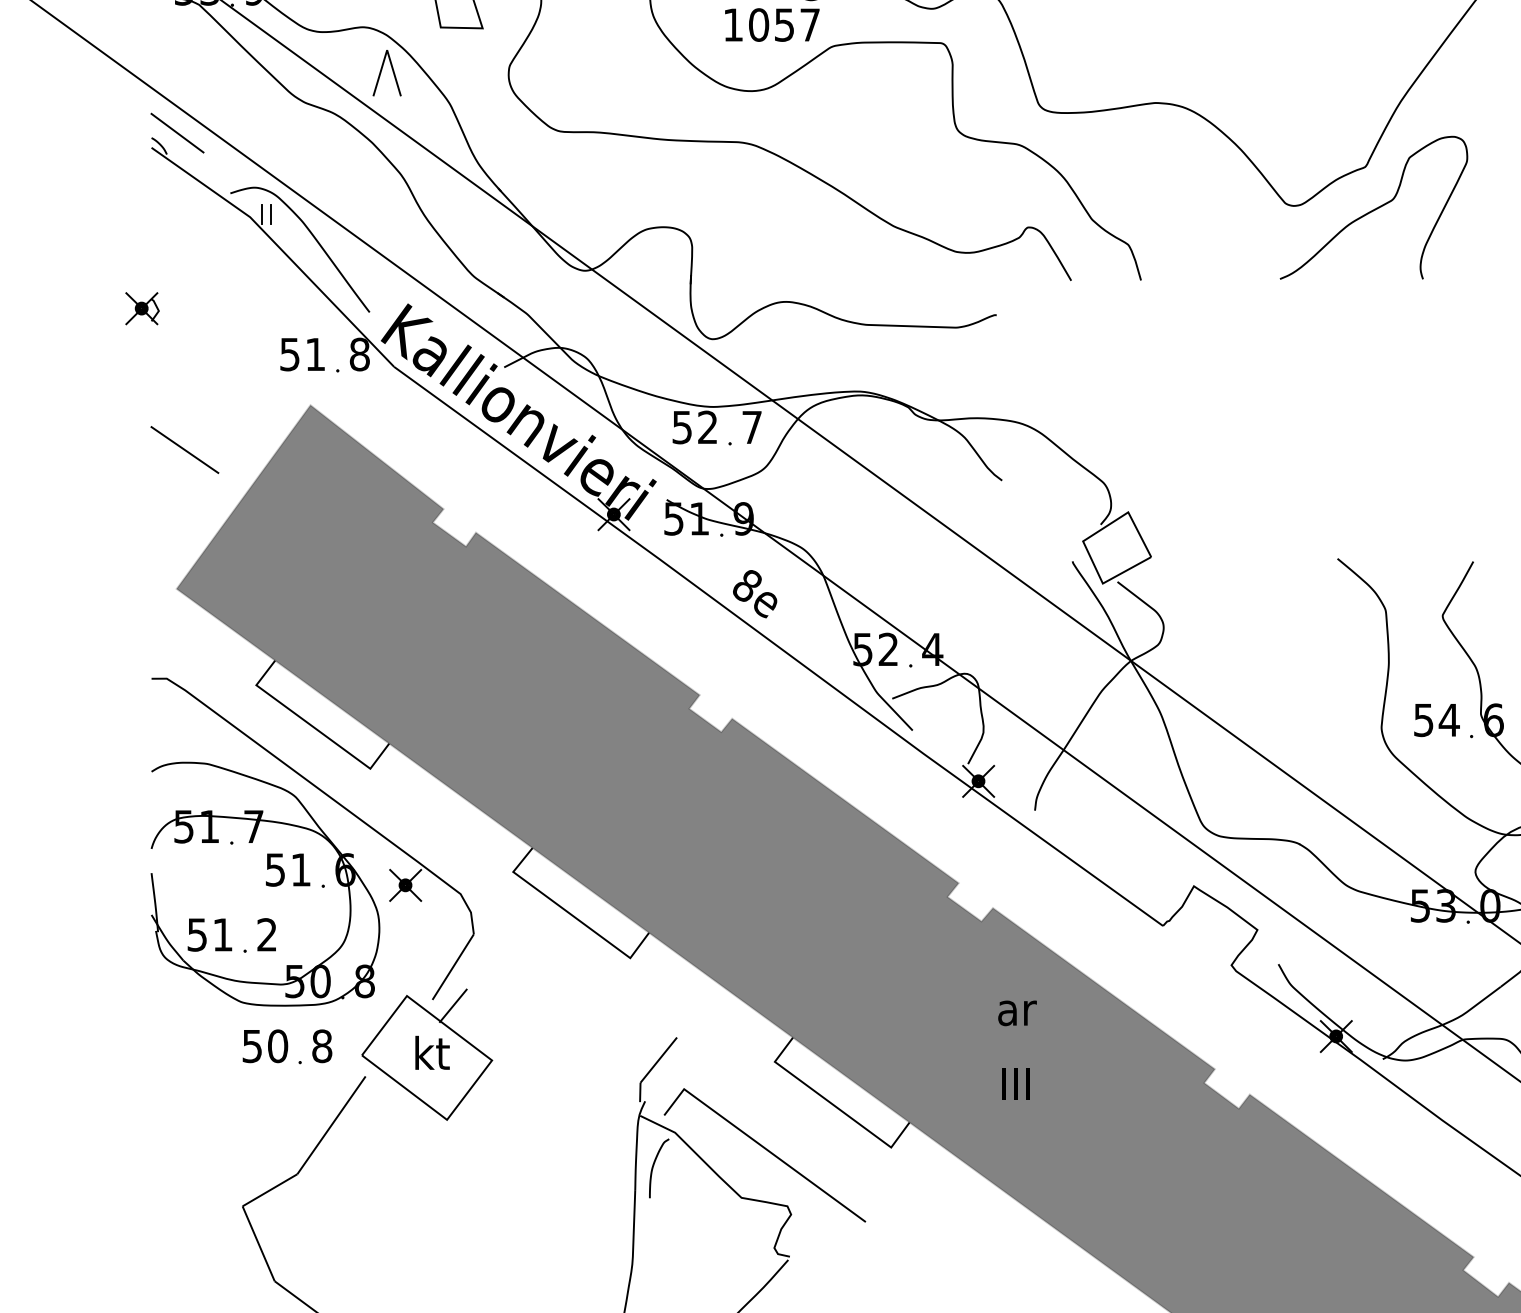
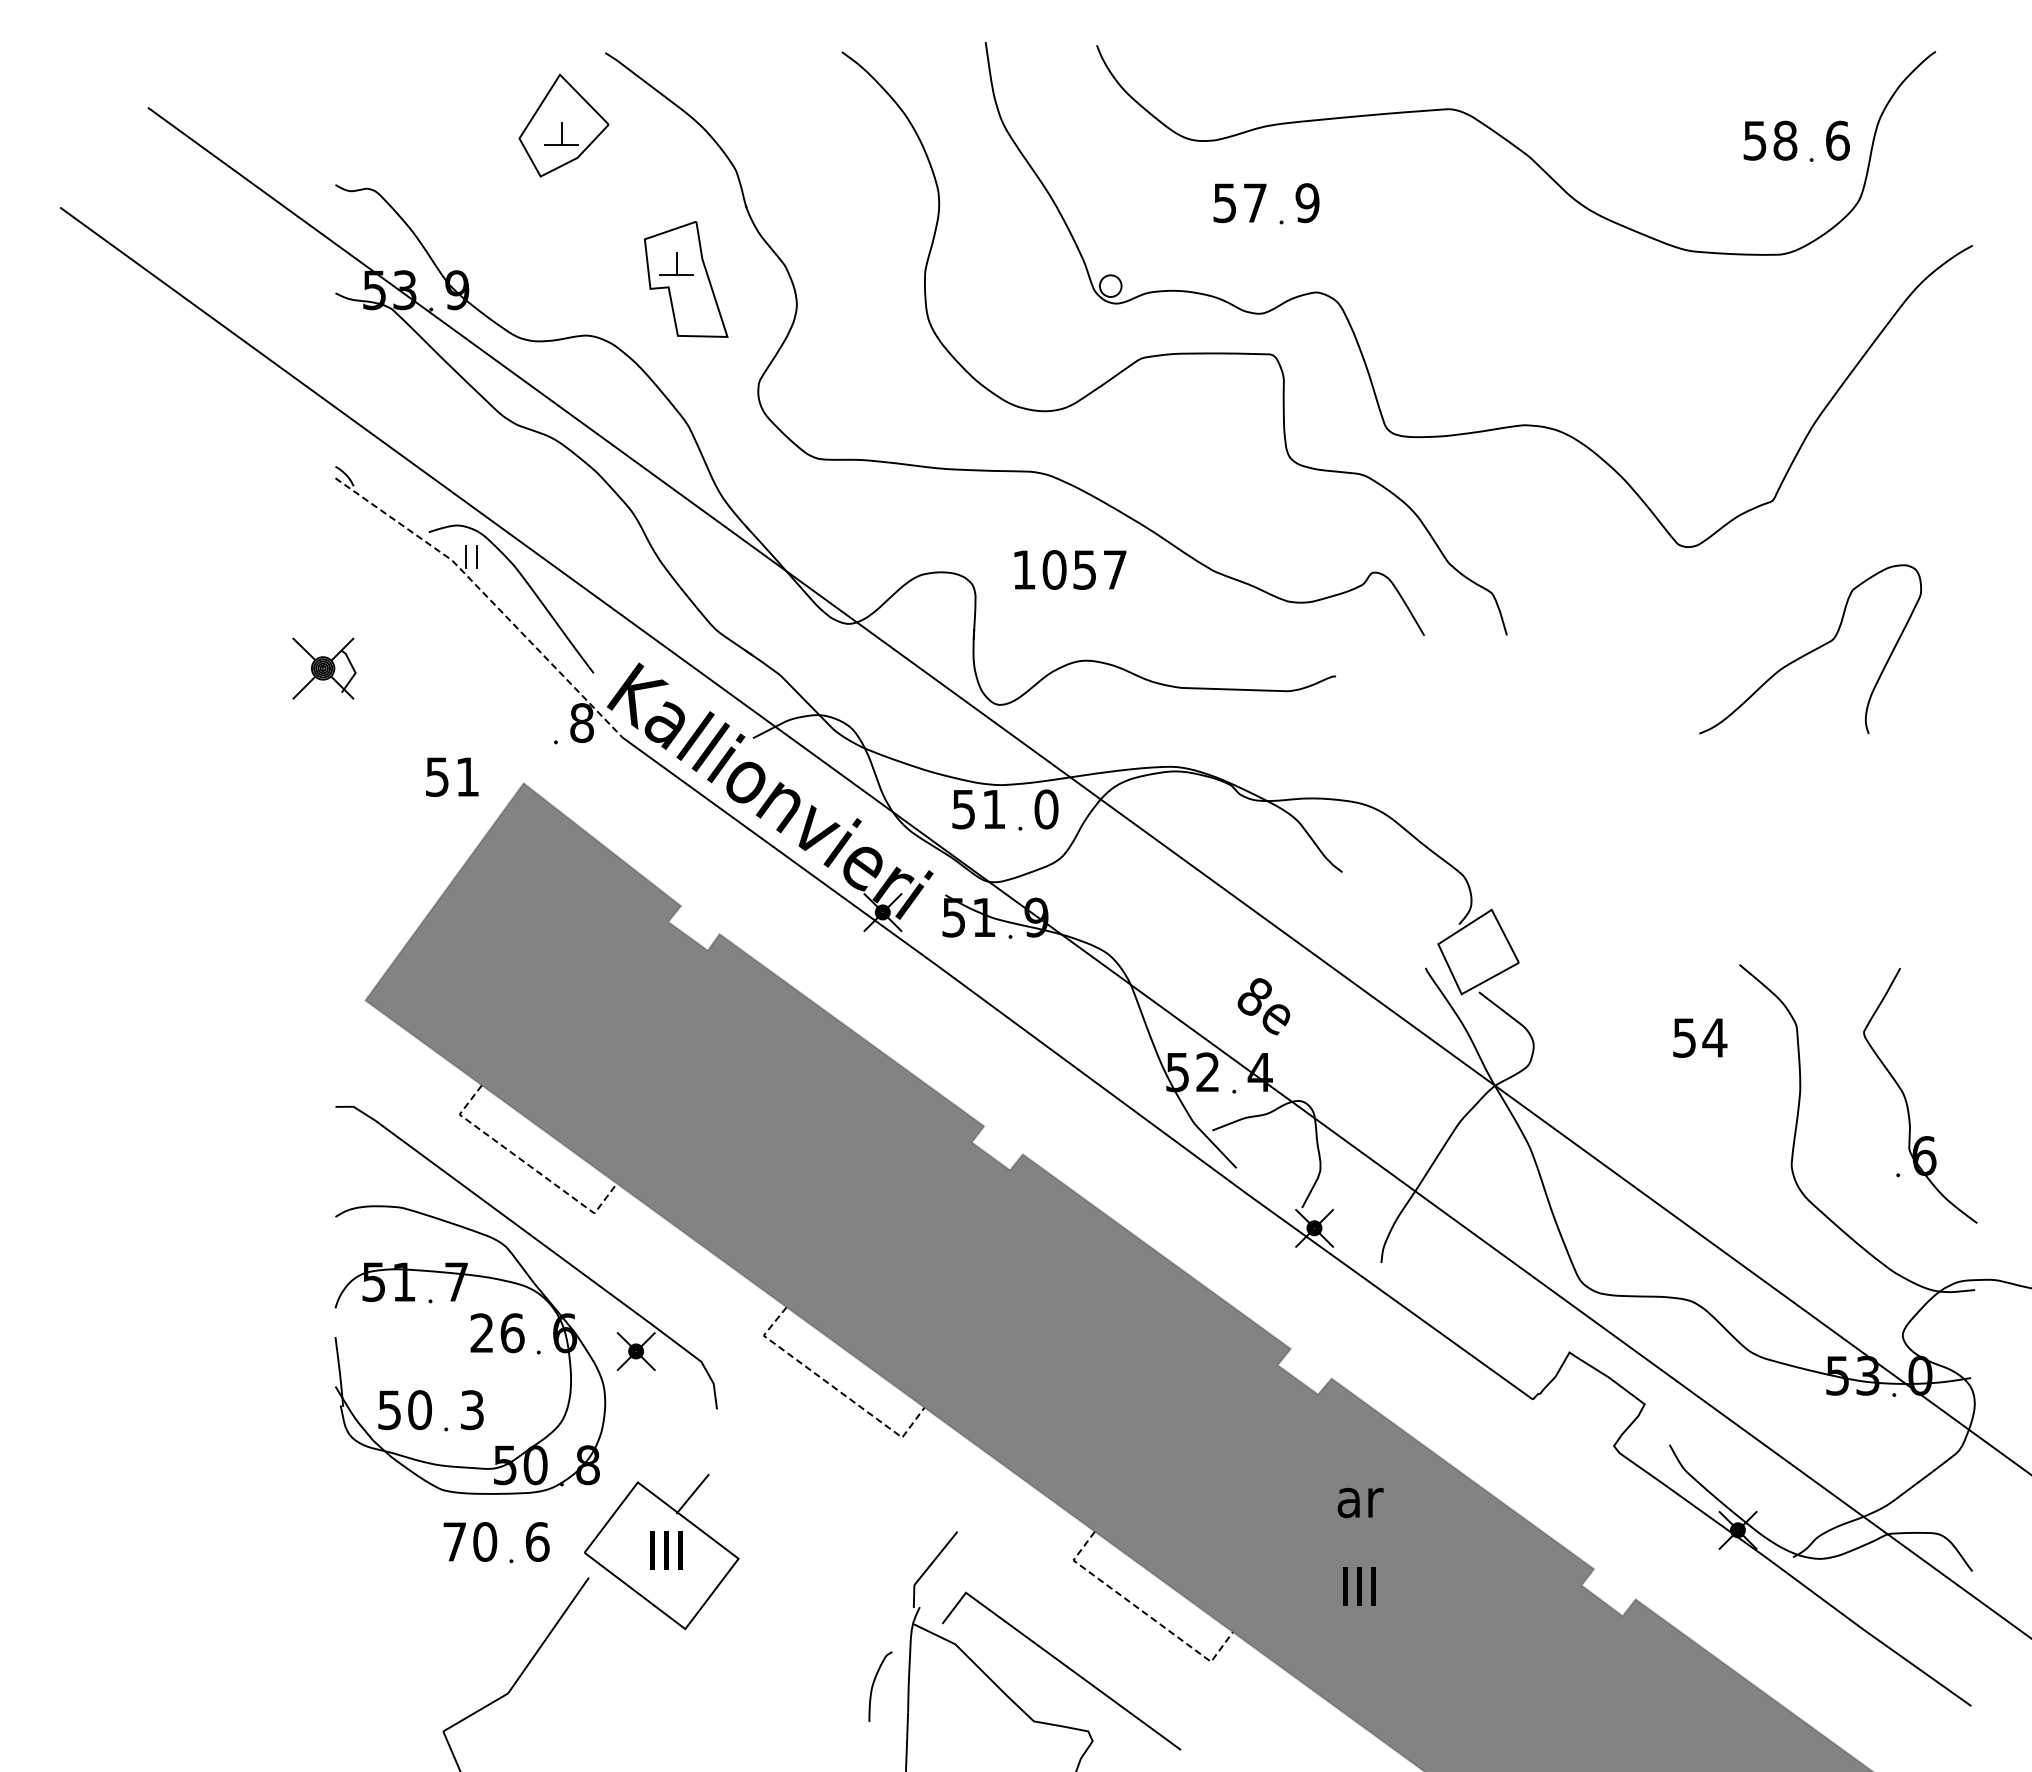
text: (772, 24) -> (1070, 569), moved
part: (392, 71) -> (620, 387), removed
line: (176, 132) -> (365, 460), removed
curve: (1374, 208) -> (1811, 650), moved
line: (279, 248) -> (487, 597), solid -> dashed
part: (142, 308) -> (324, 668), size x1.6
text: (302, 354) -> (452, 776), moved
text: (707, 426) -> (993, 808), 52 -> 51
text: (752, 427) -> (1046, 809), 7 -> 0
line: (184, 449) -> (374, 835), removed
text: (754, 593) -> (1263, 1006), moved
text: (1437, 719) -> (1700, 1037), moved
line: (313, 727) -> (527, 1164), solid -> dashed
text: (288, 870) -> (497, 1333), 51 -> 26
line: (572, 914) -> (833, 1386), solid -> dashed
text: (222, 935) -> (419, 1410), 51 -> 50
text: (266, 935) -> (471, 1410), 2 -> 3
line: (453, 967) -> (692, 1448), removed
text: (252, 1045) -> (454, 1541), 50 -> 70
text: (322, 1045) -> (537, 1541), 8 -> 6
text: (432, 1052) -> (667, 1549), kt -> III
line: (834, 1105) -> (1143, 1611), solid -> dashed
curve: (654, 1165) -> (874, 1683), moved

